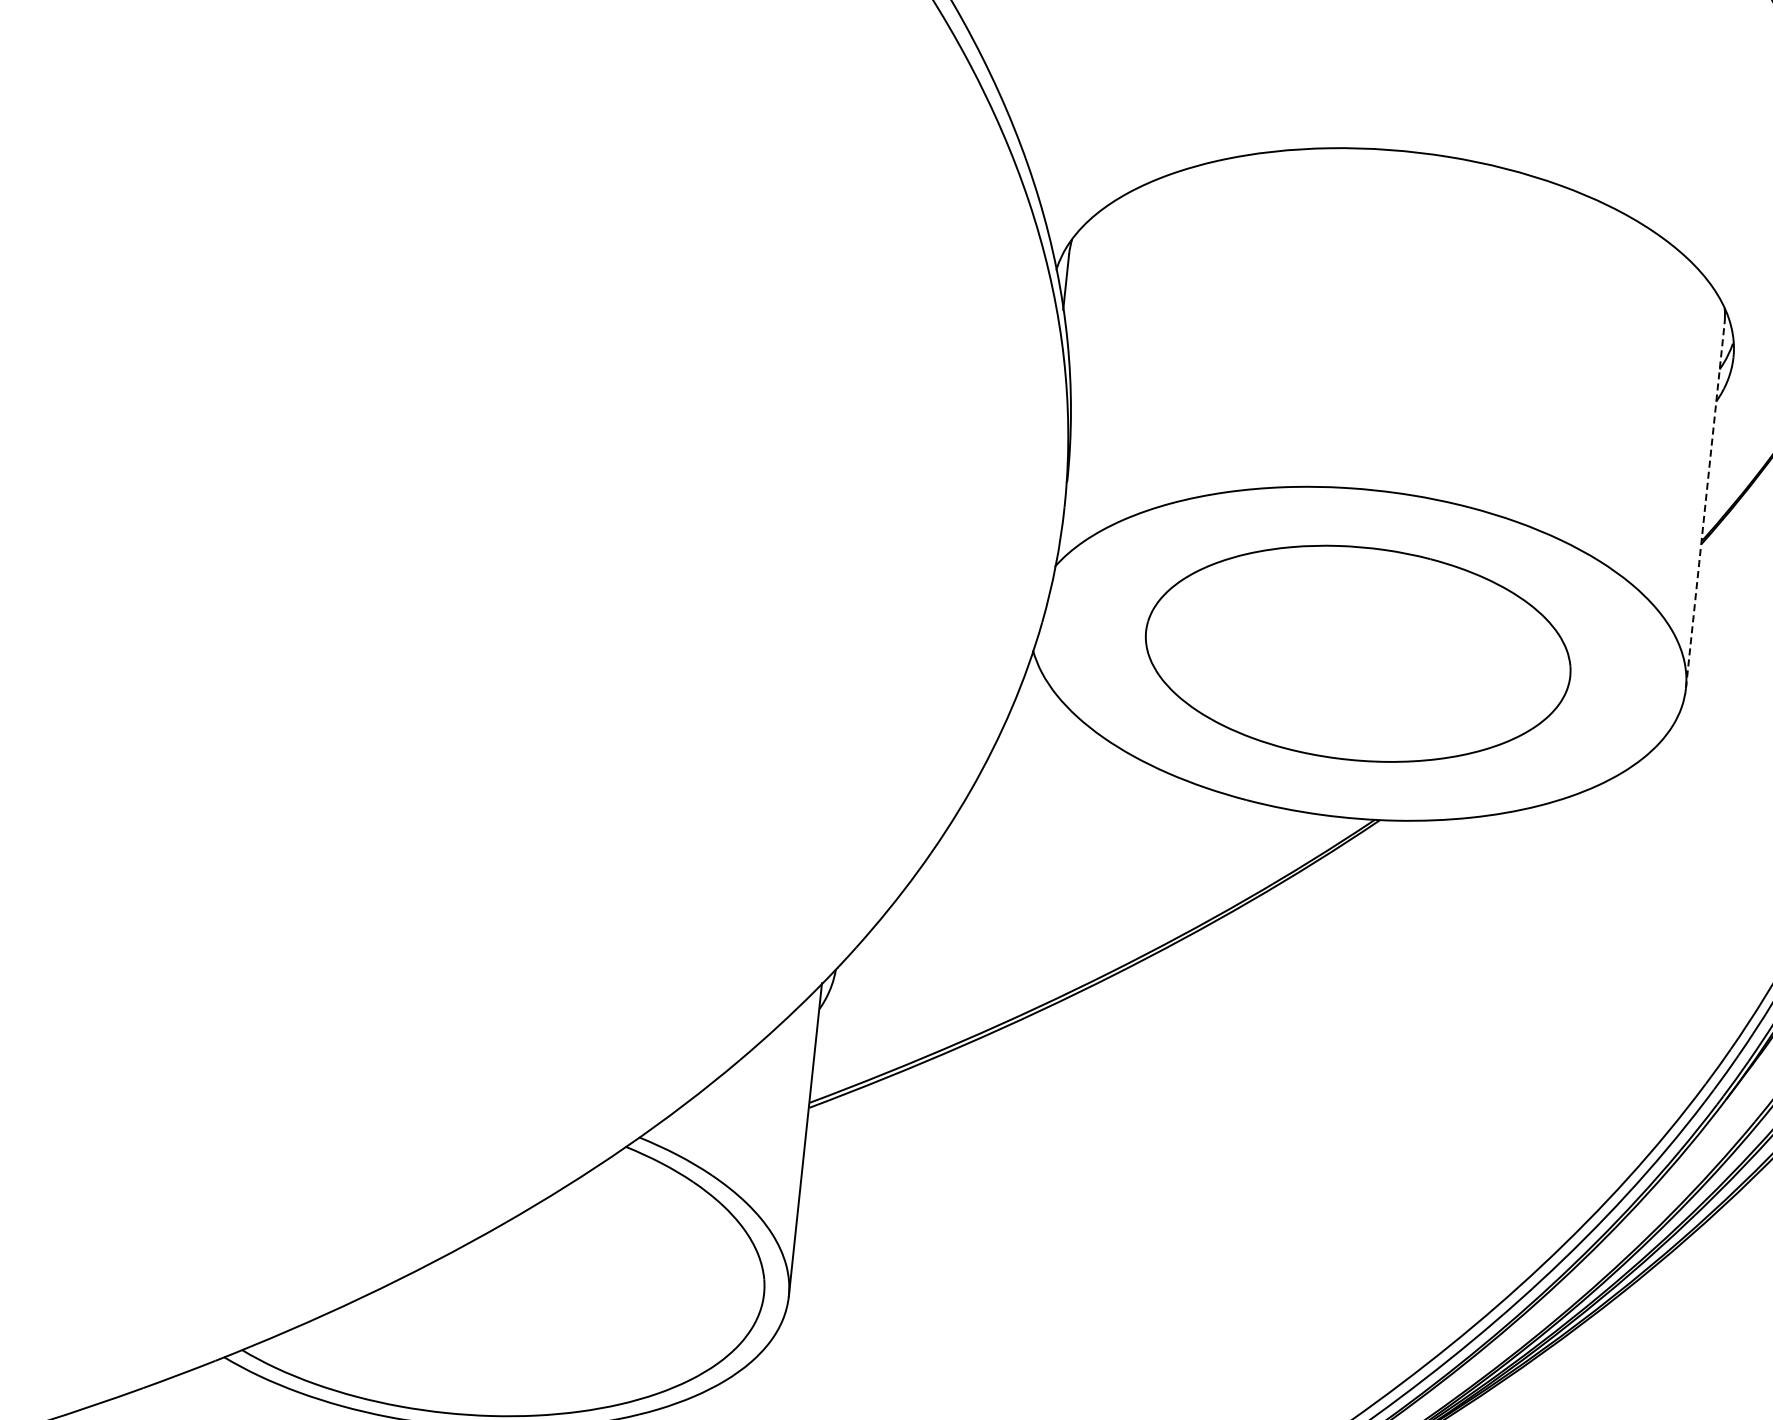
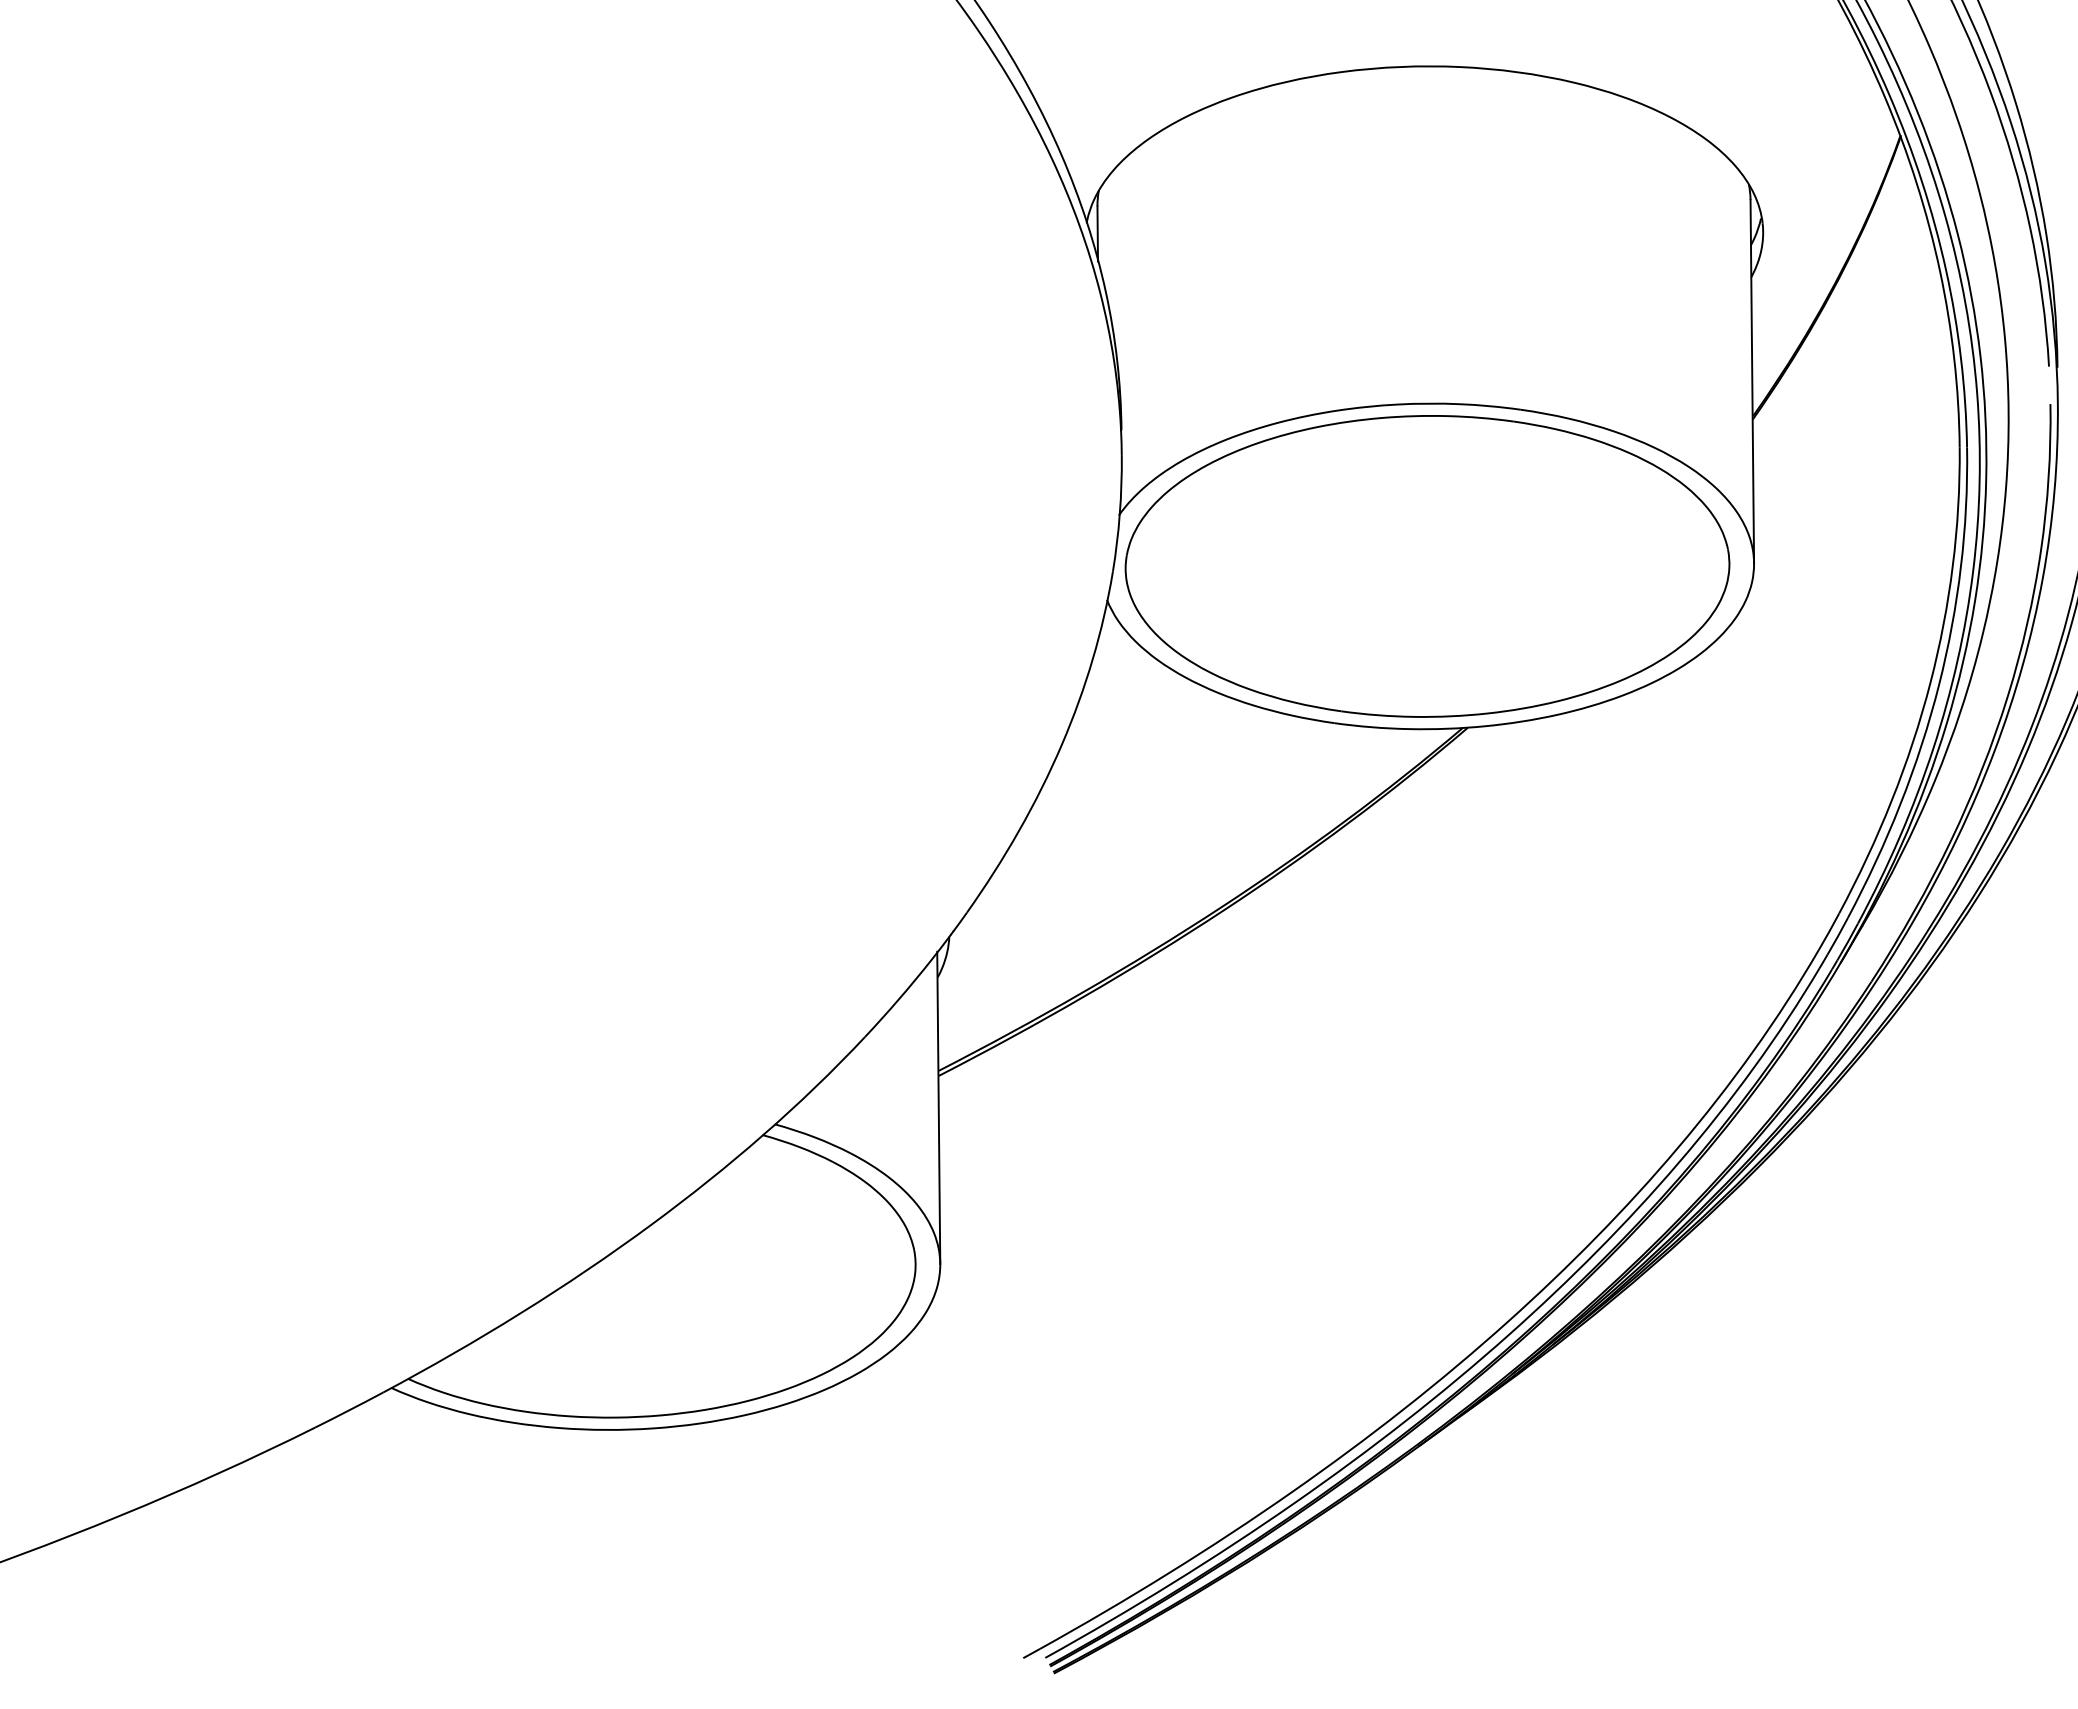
line: (1705, 506) -> (1752, 381), dashed -> solid
part: (1358, 653) -> (1427, 566), size x1.43

